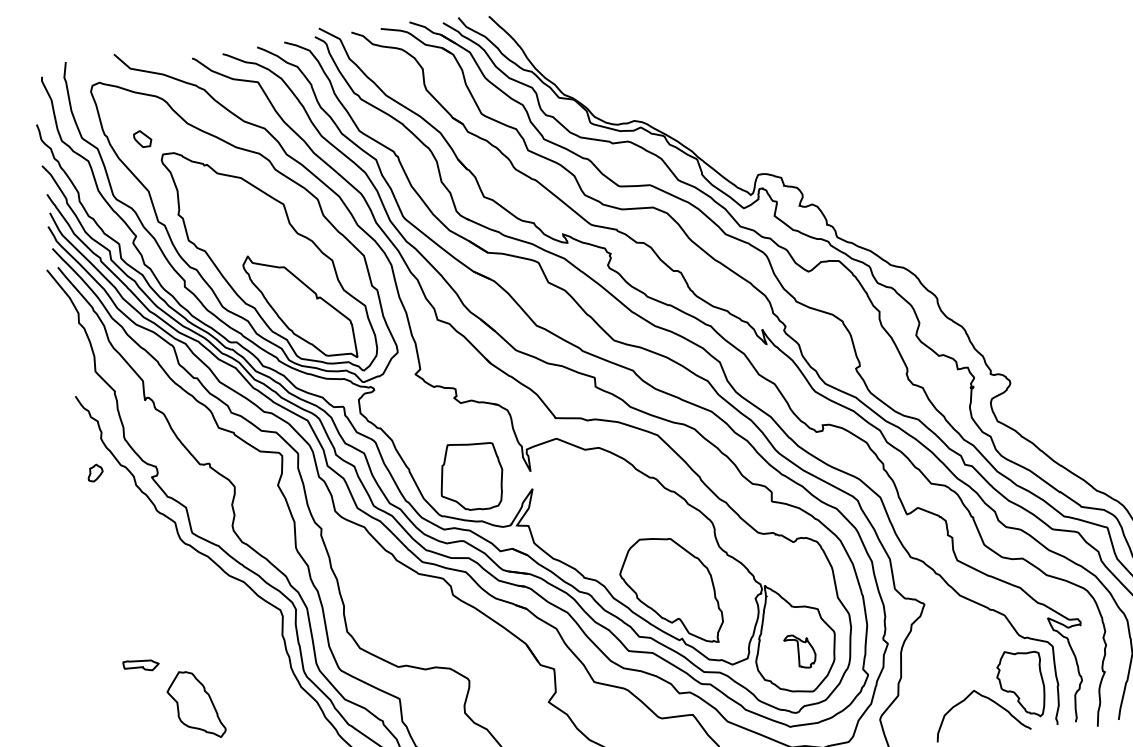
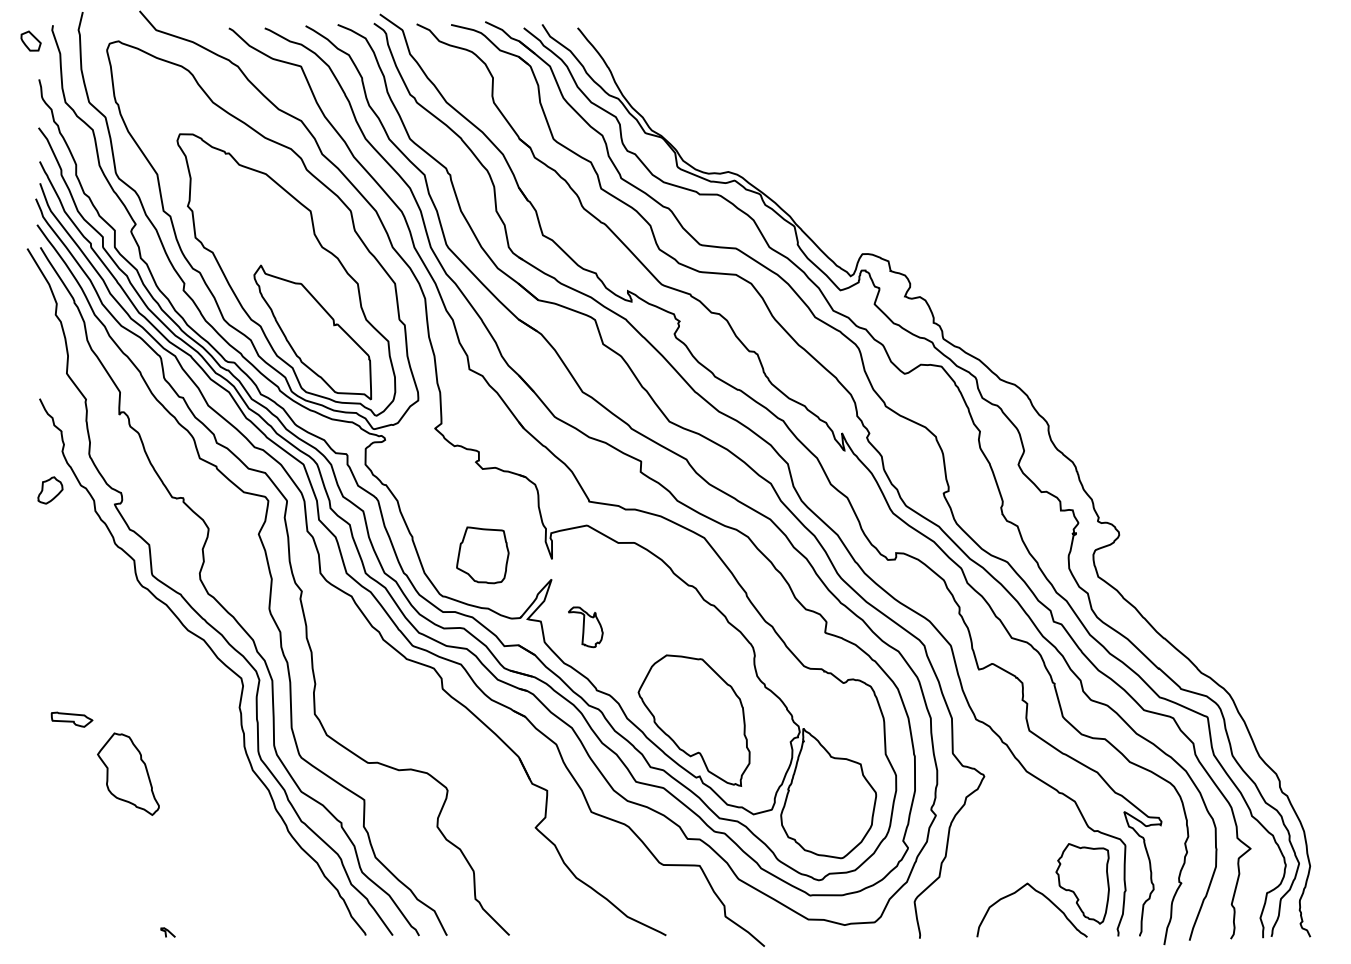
part: (142, 138) -> (30, 40), moved
part: (94, 473) -> (49, 490), size x1.4
part: (470, 476) -> (482, 555), size x0.7
part: (800, 651) -> (585, 627), moved

